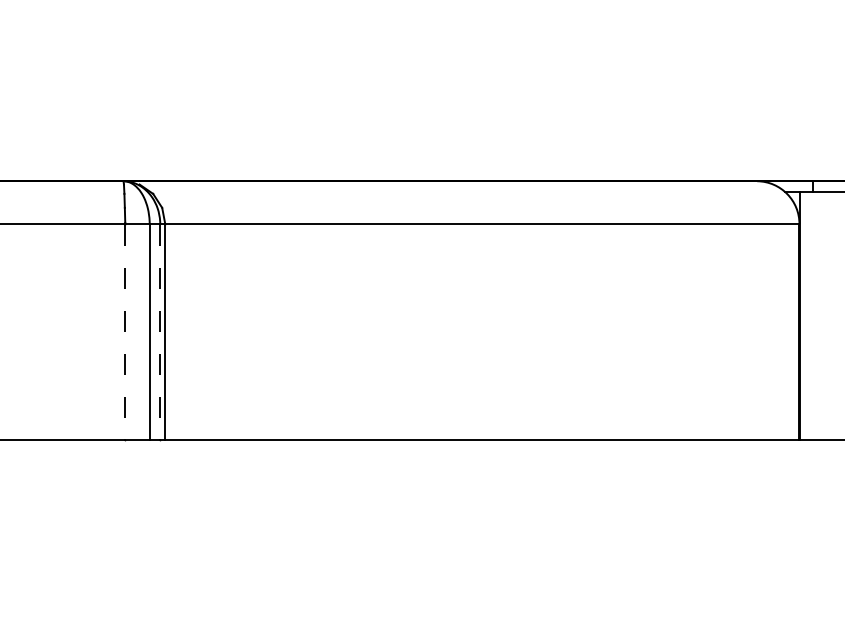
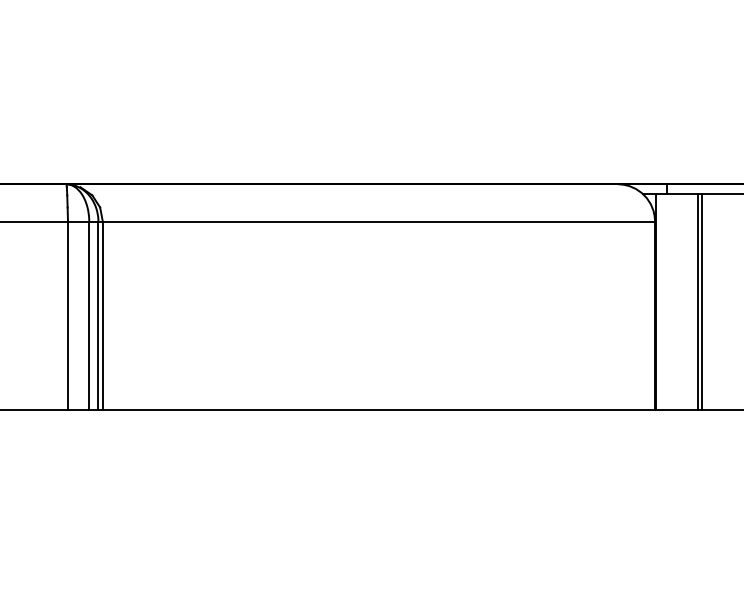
line: (125, 331) -> (68, 315), dashed -> solid
line: (160, 331) -> (98, 315), dashed -> solid

